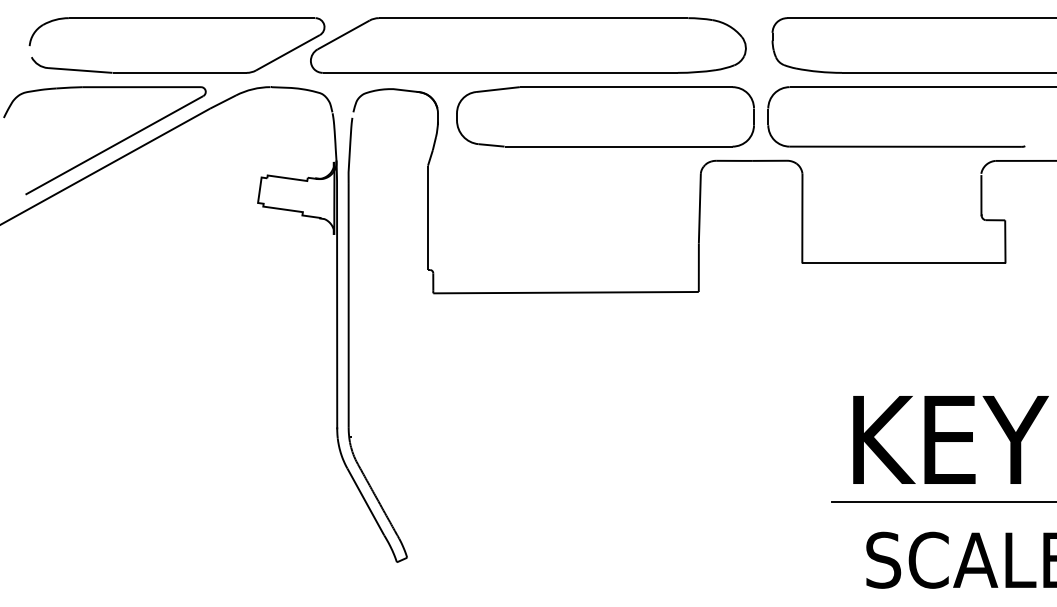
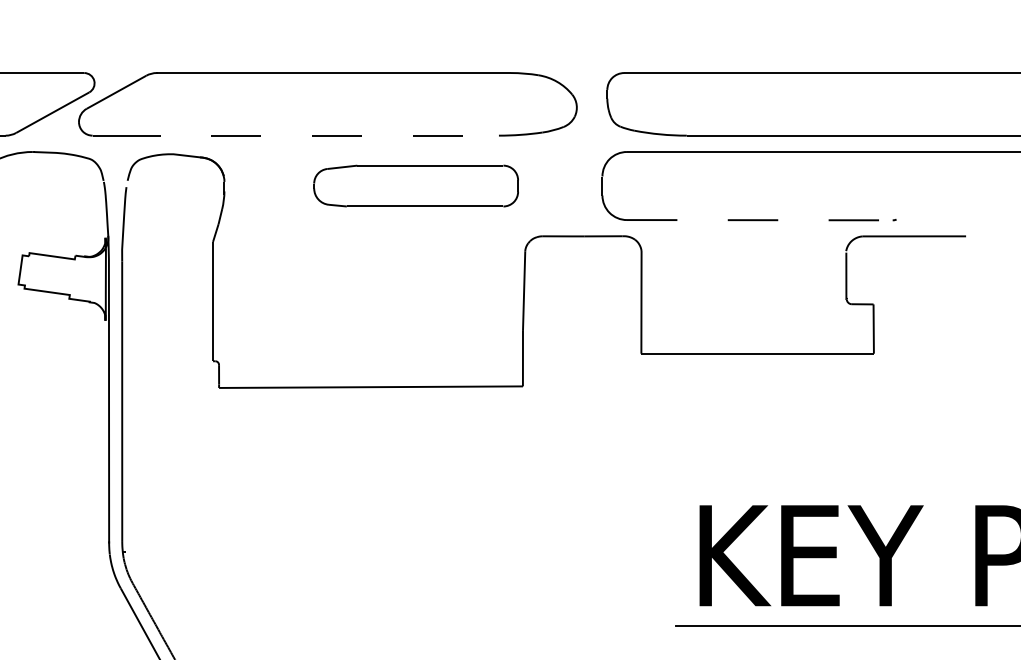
line: (507, 72) -> (304, 135), solid -> dashed
part: (605, 116) -> (416, 185), size x0.6
line: (906, 146) -> (760, 219), solid -> dashed

